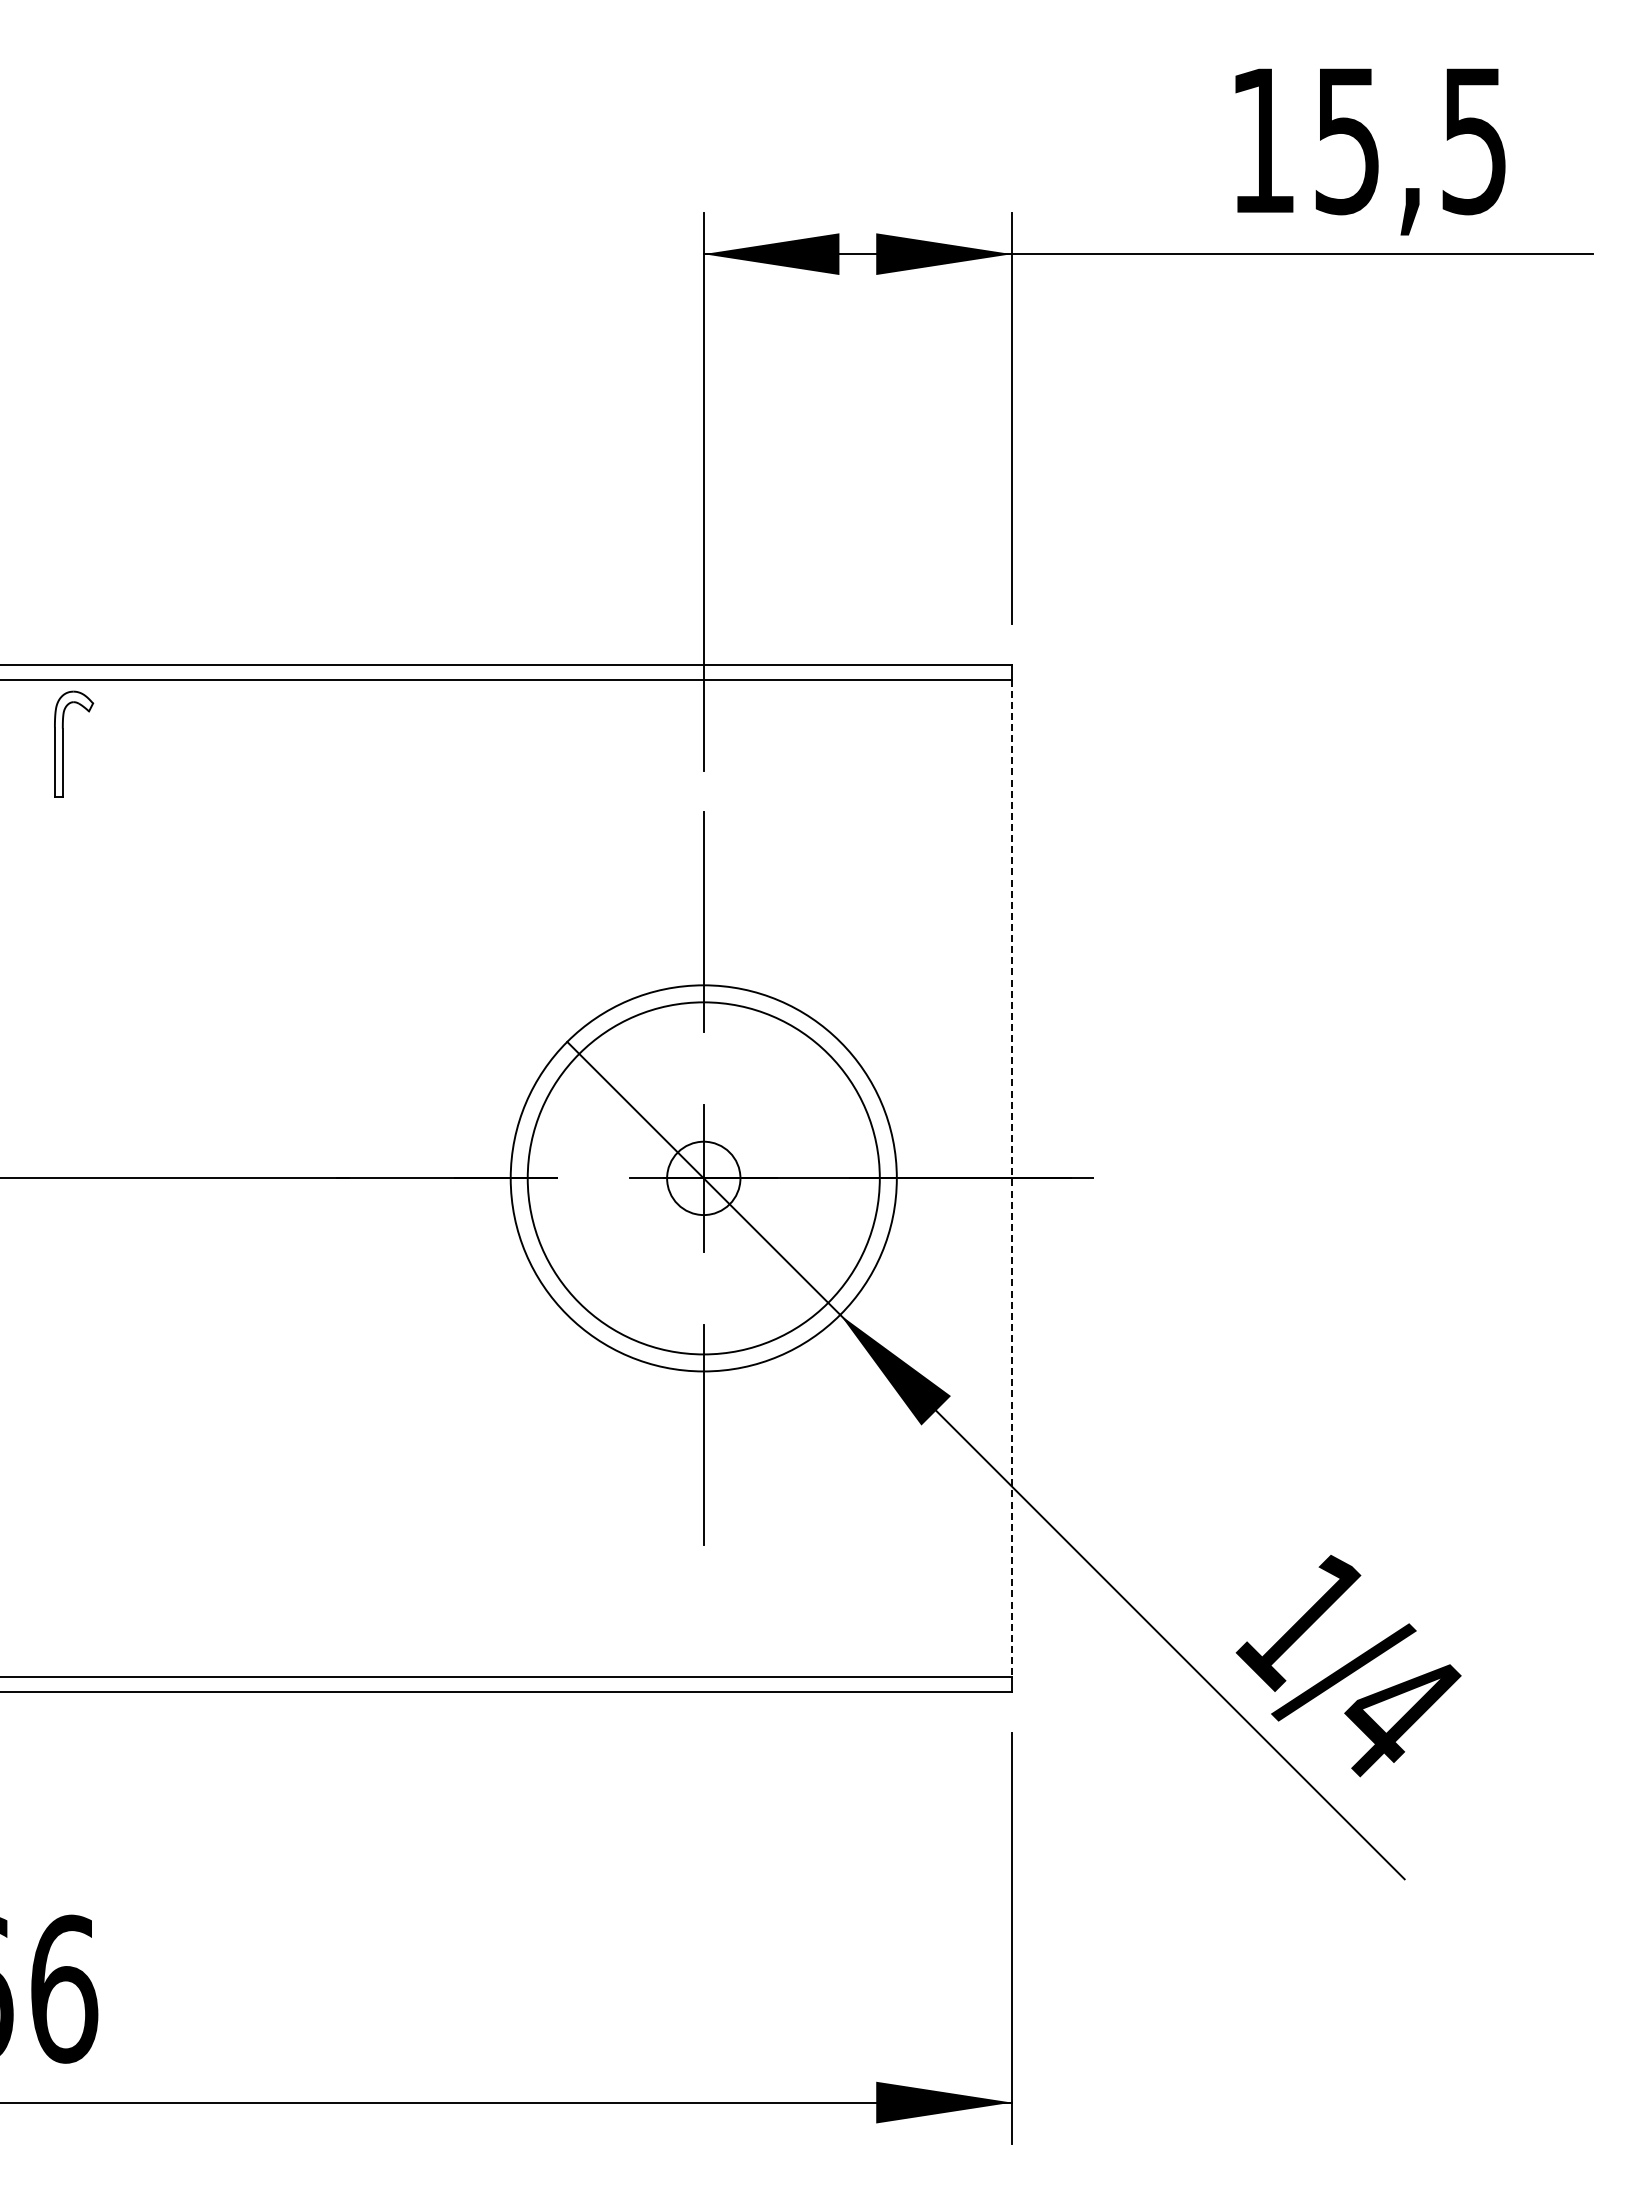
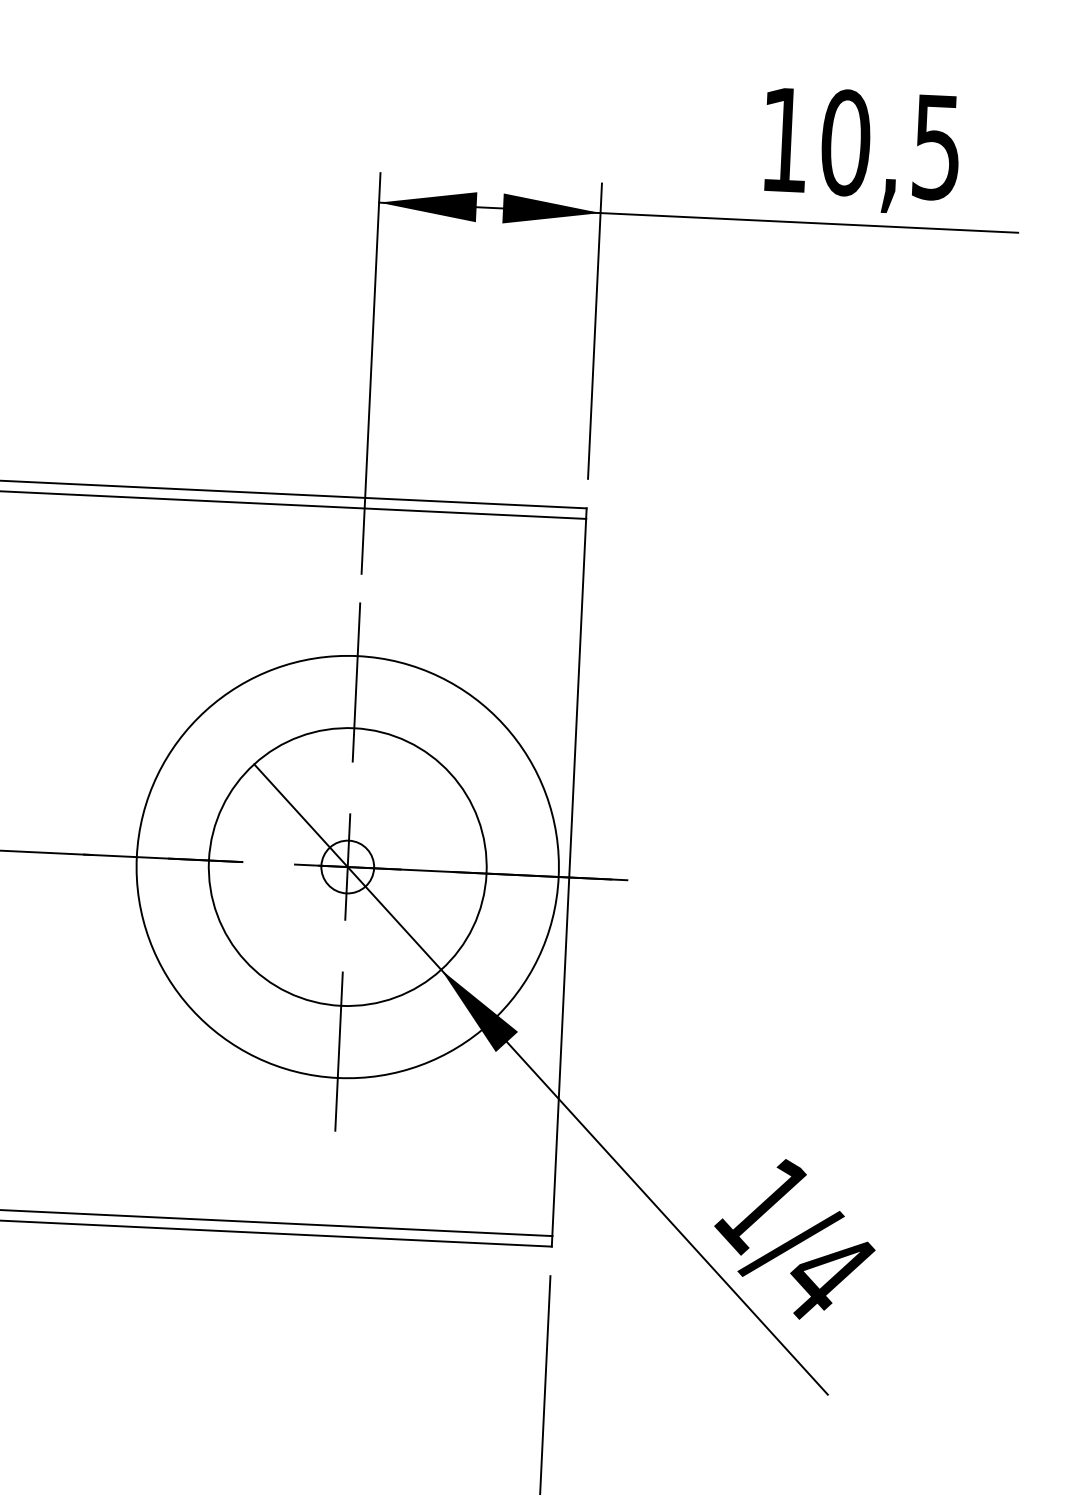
text: (1347, 140) -> (845, 142), 15,5 -> 10,5
circle: (703, 1177) -> (347, 866), size x1.67
line: (1011, 1178) -> (568, 877), dashed -> solid

